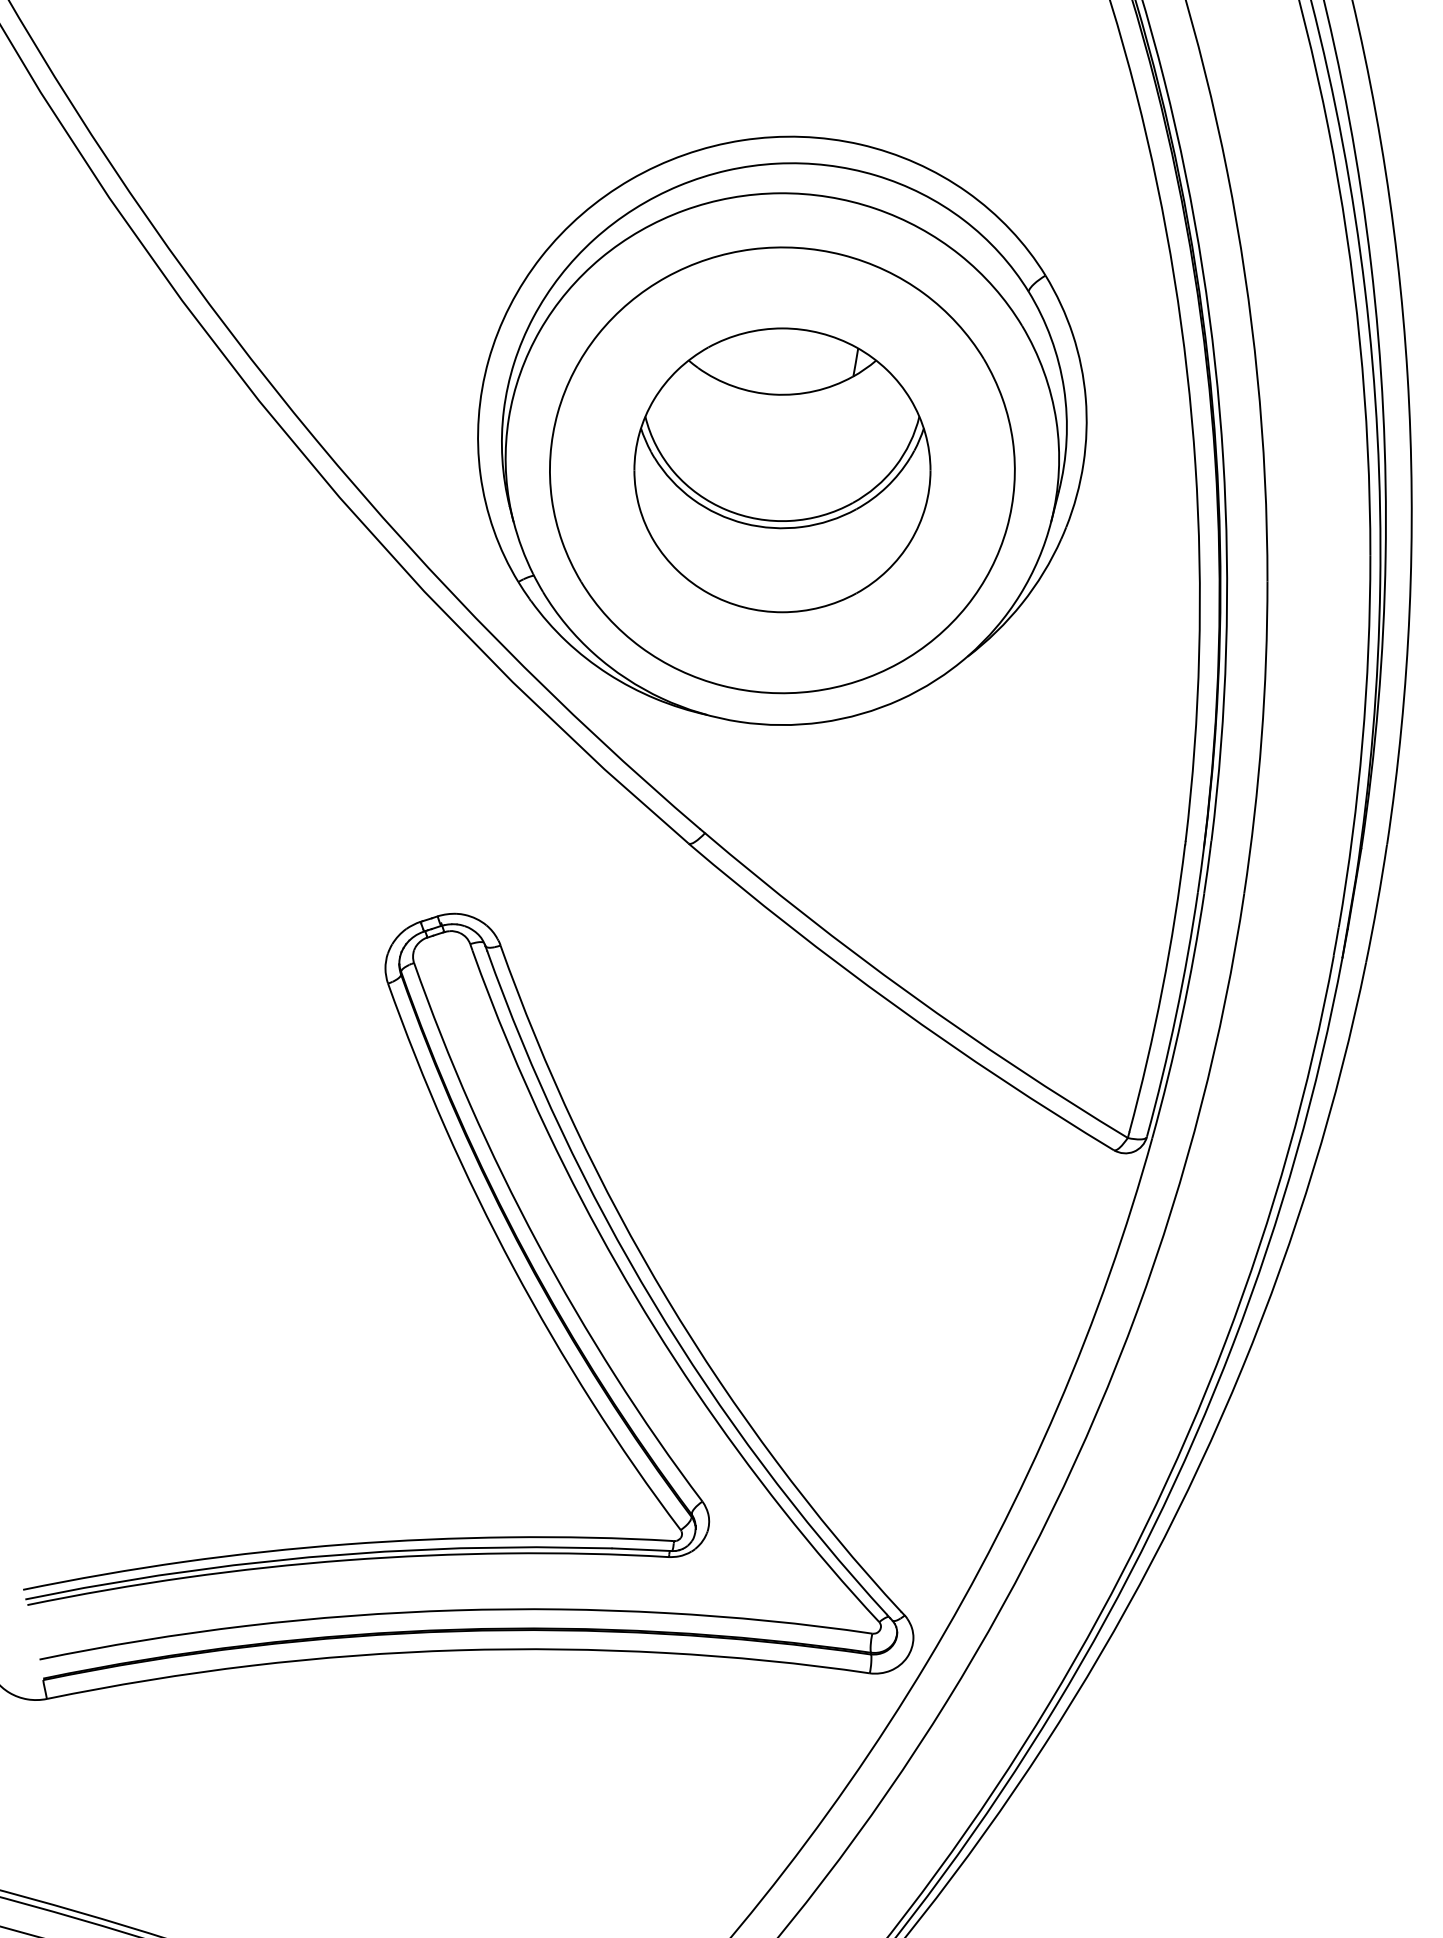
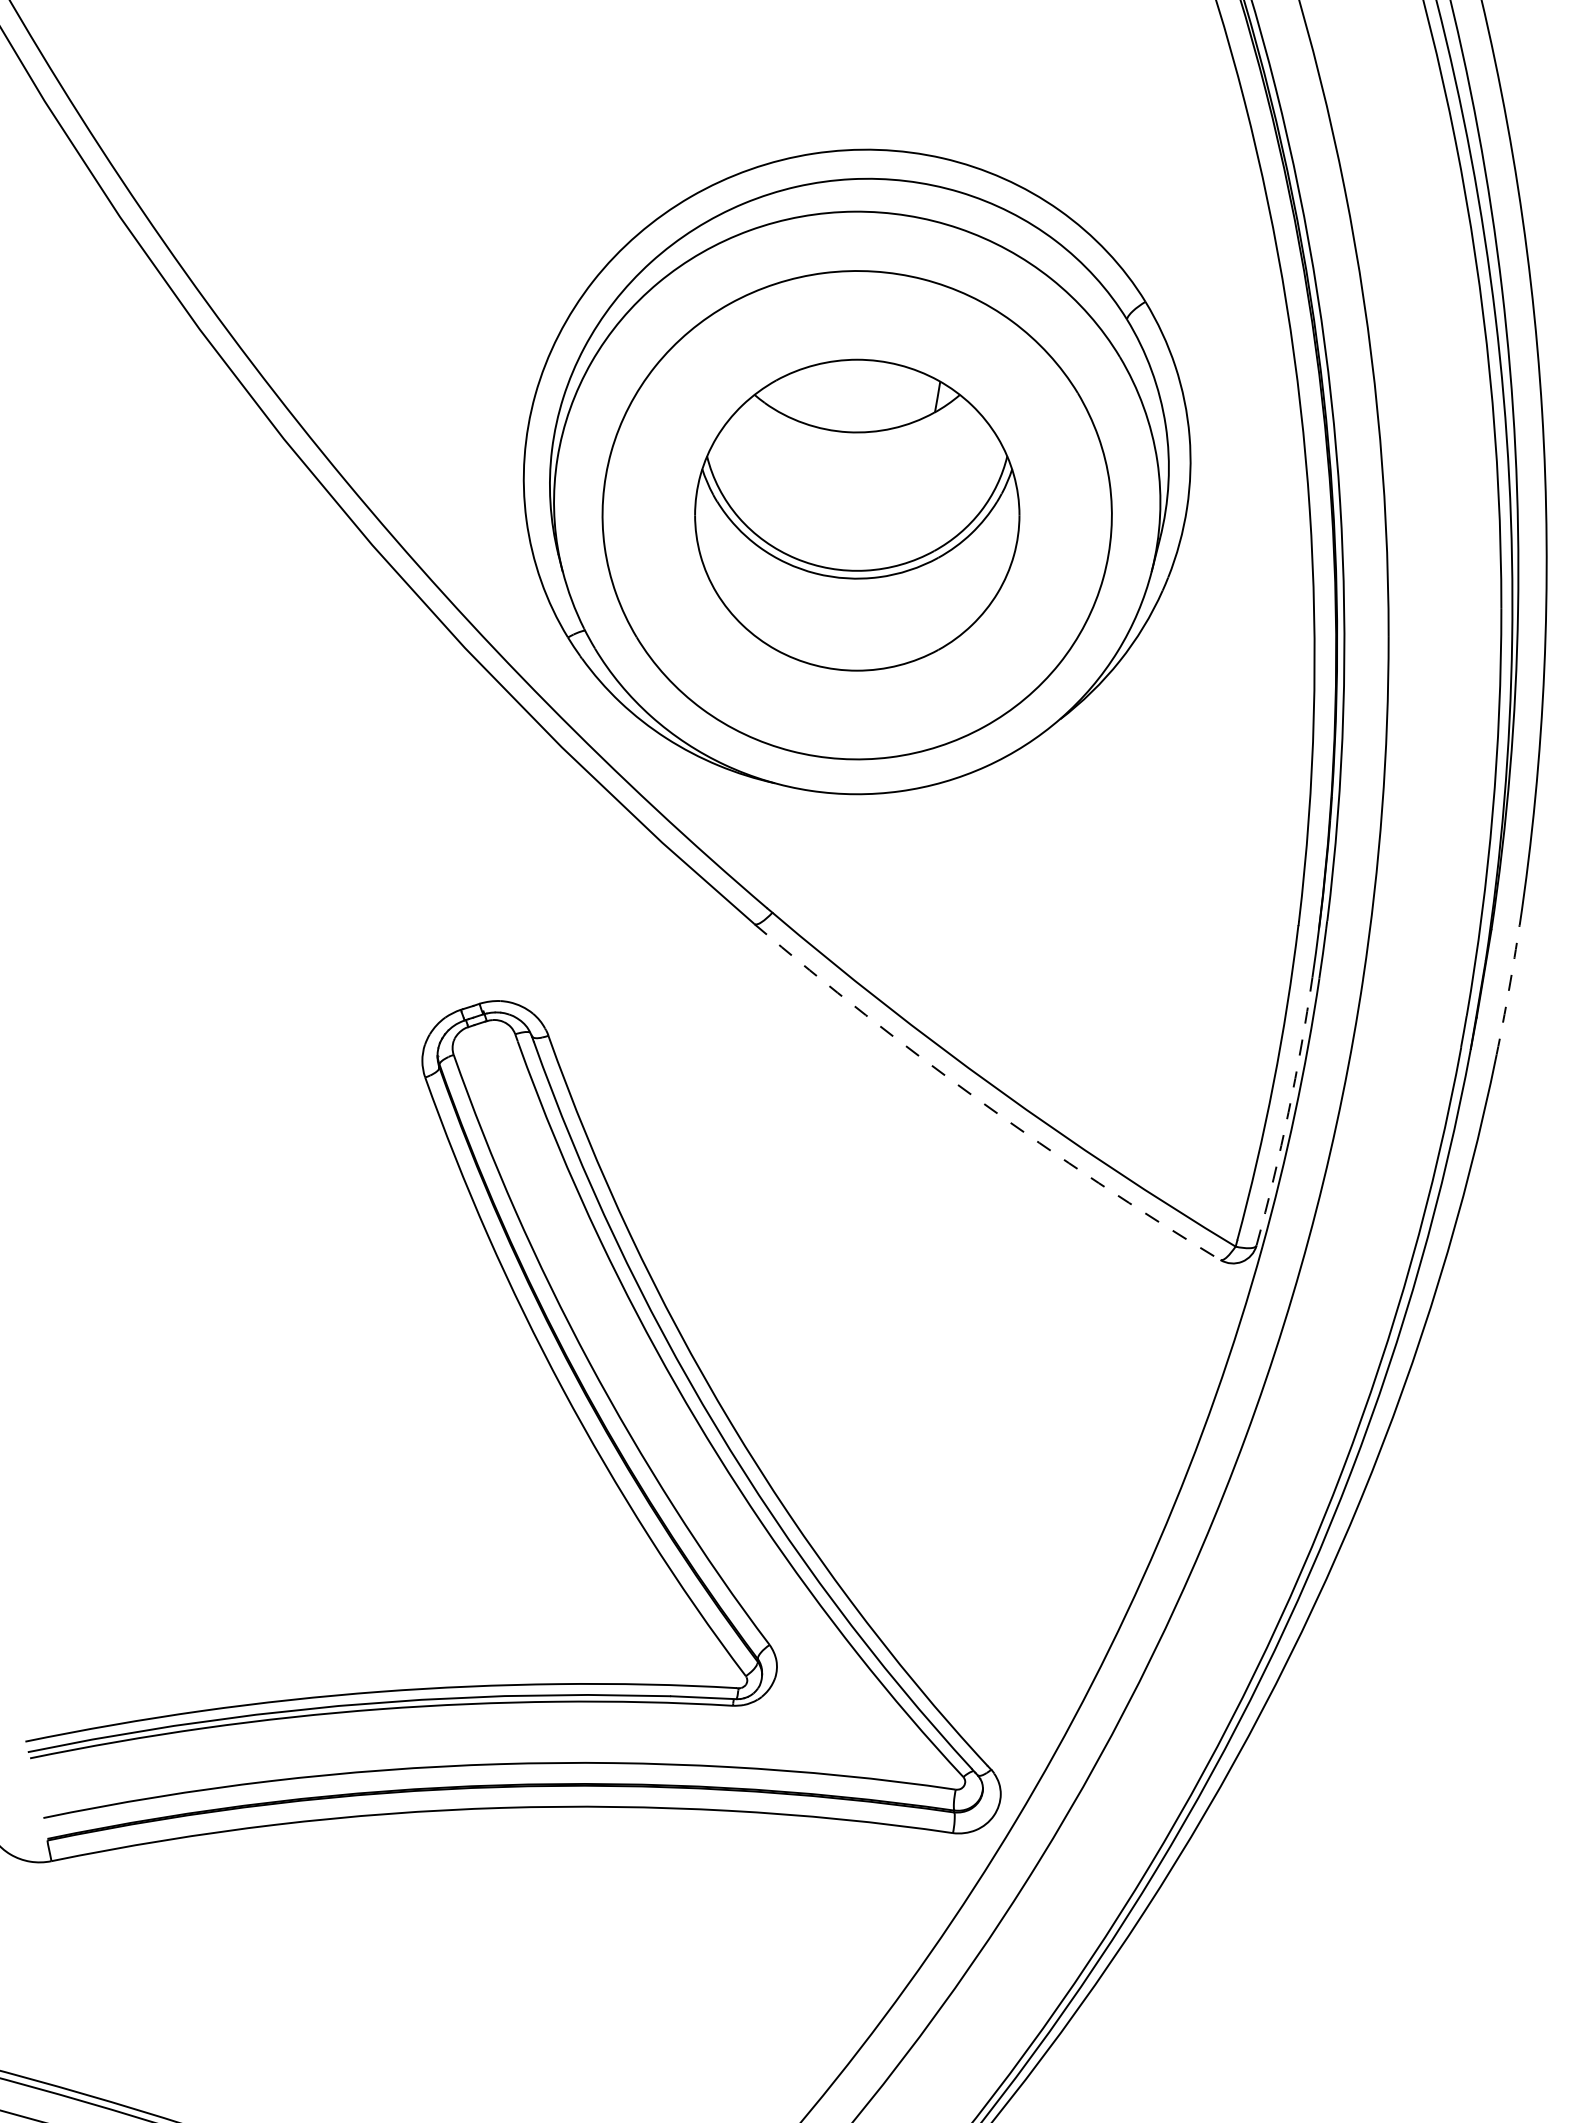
arc: (1376, 904) -> (1508, 990), solid -> dashed
arc: (894, 1005) -> (980, 1101), solid -> dashed
arc: (1176, 1015) -> (1288, 1112), solid -> dashed

